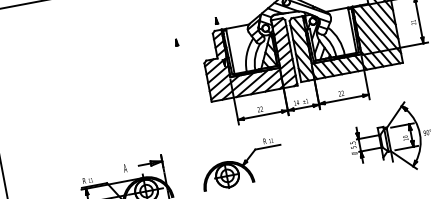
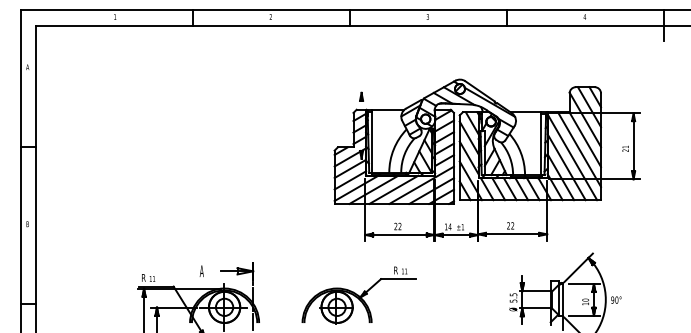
part: (176, 42) -> (302, 115), removed

